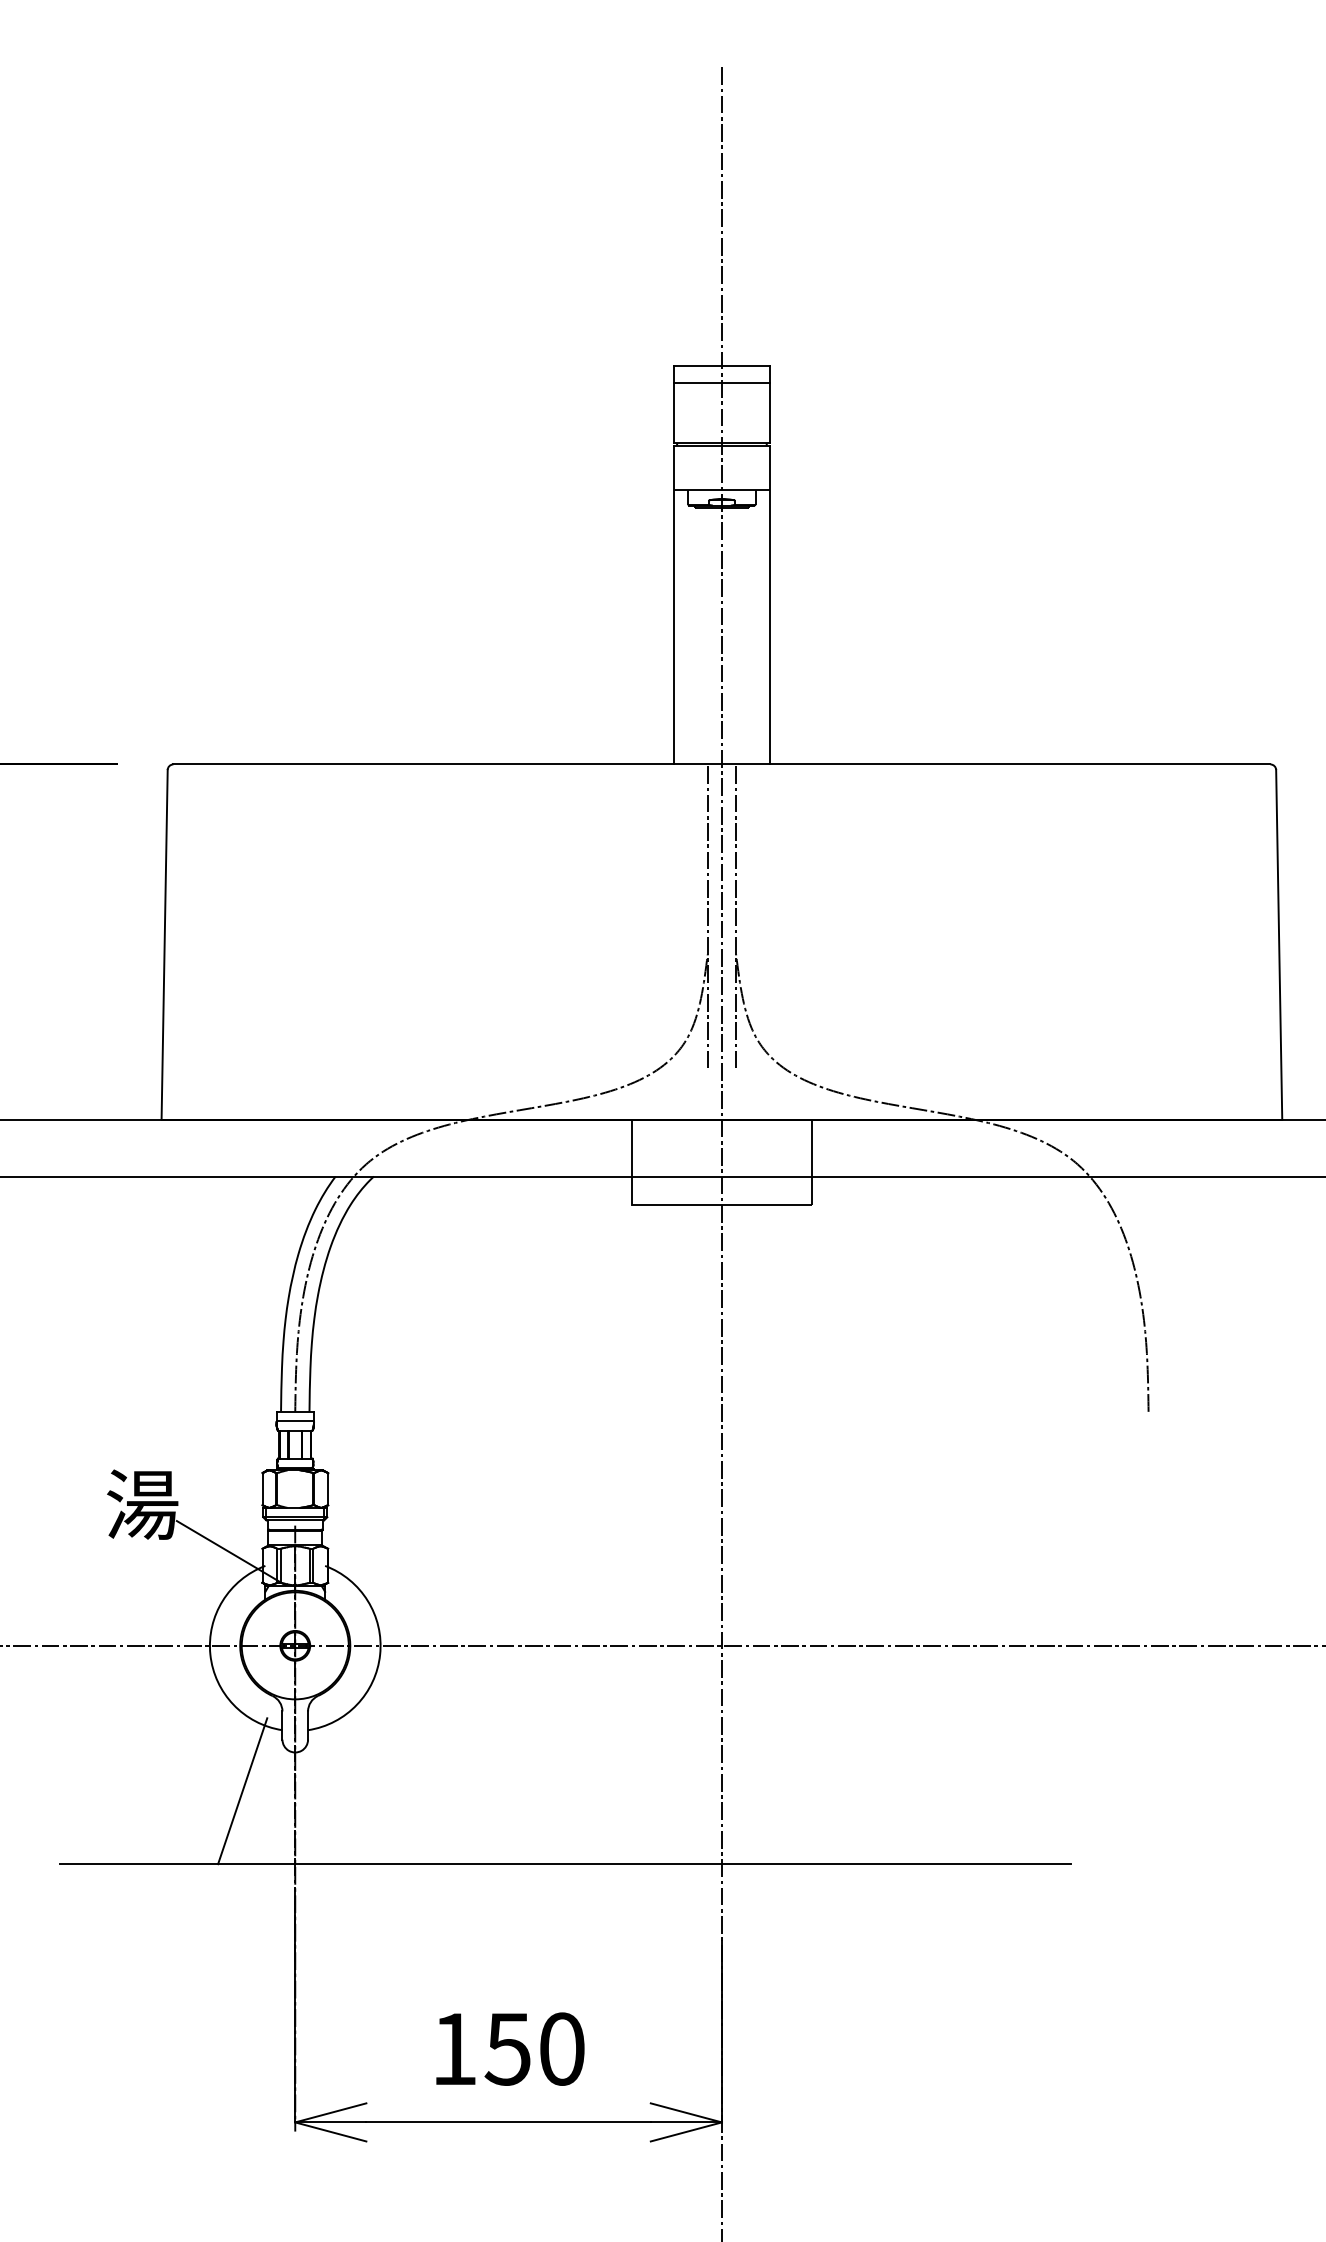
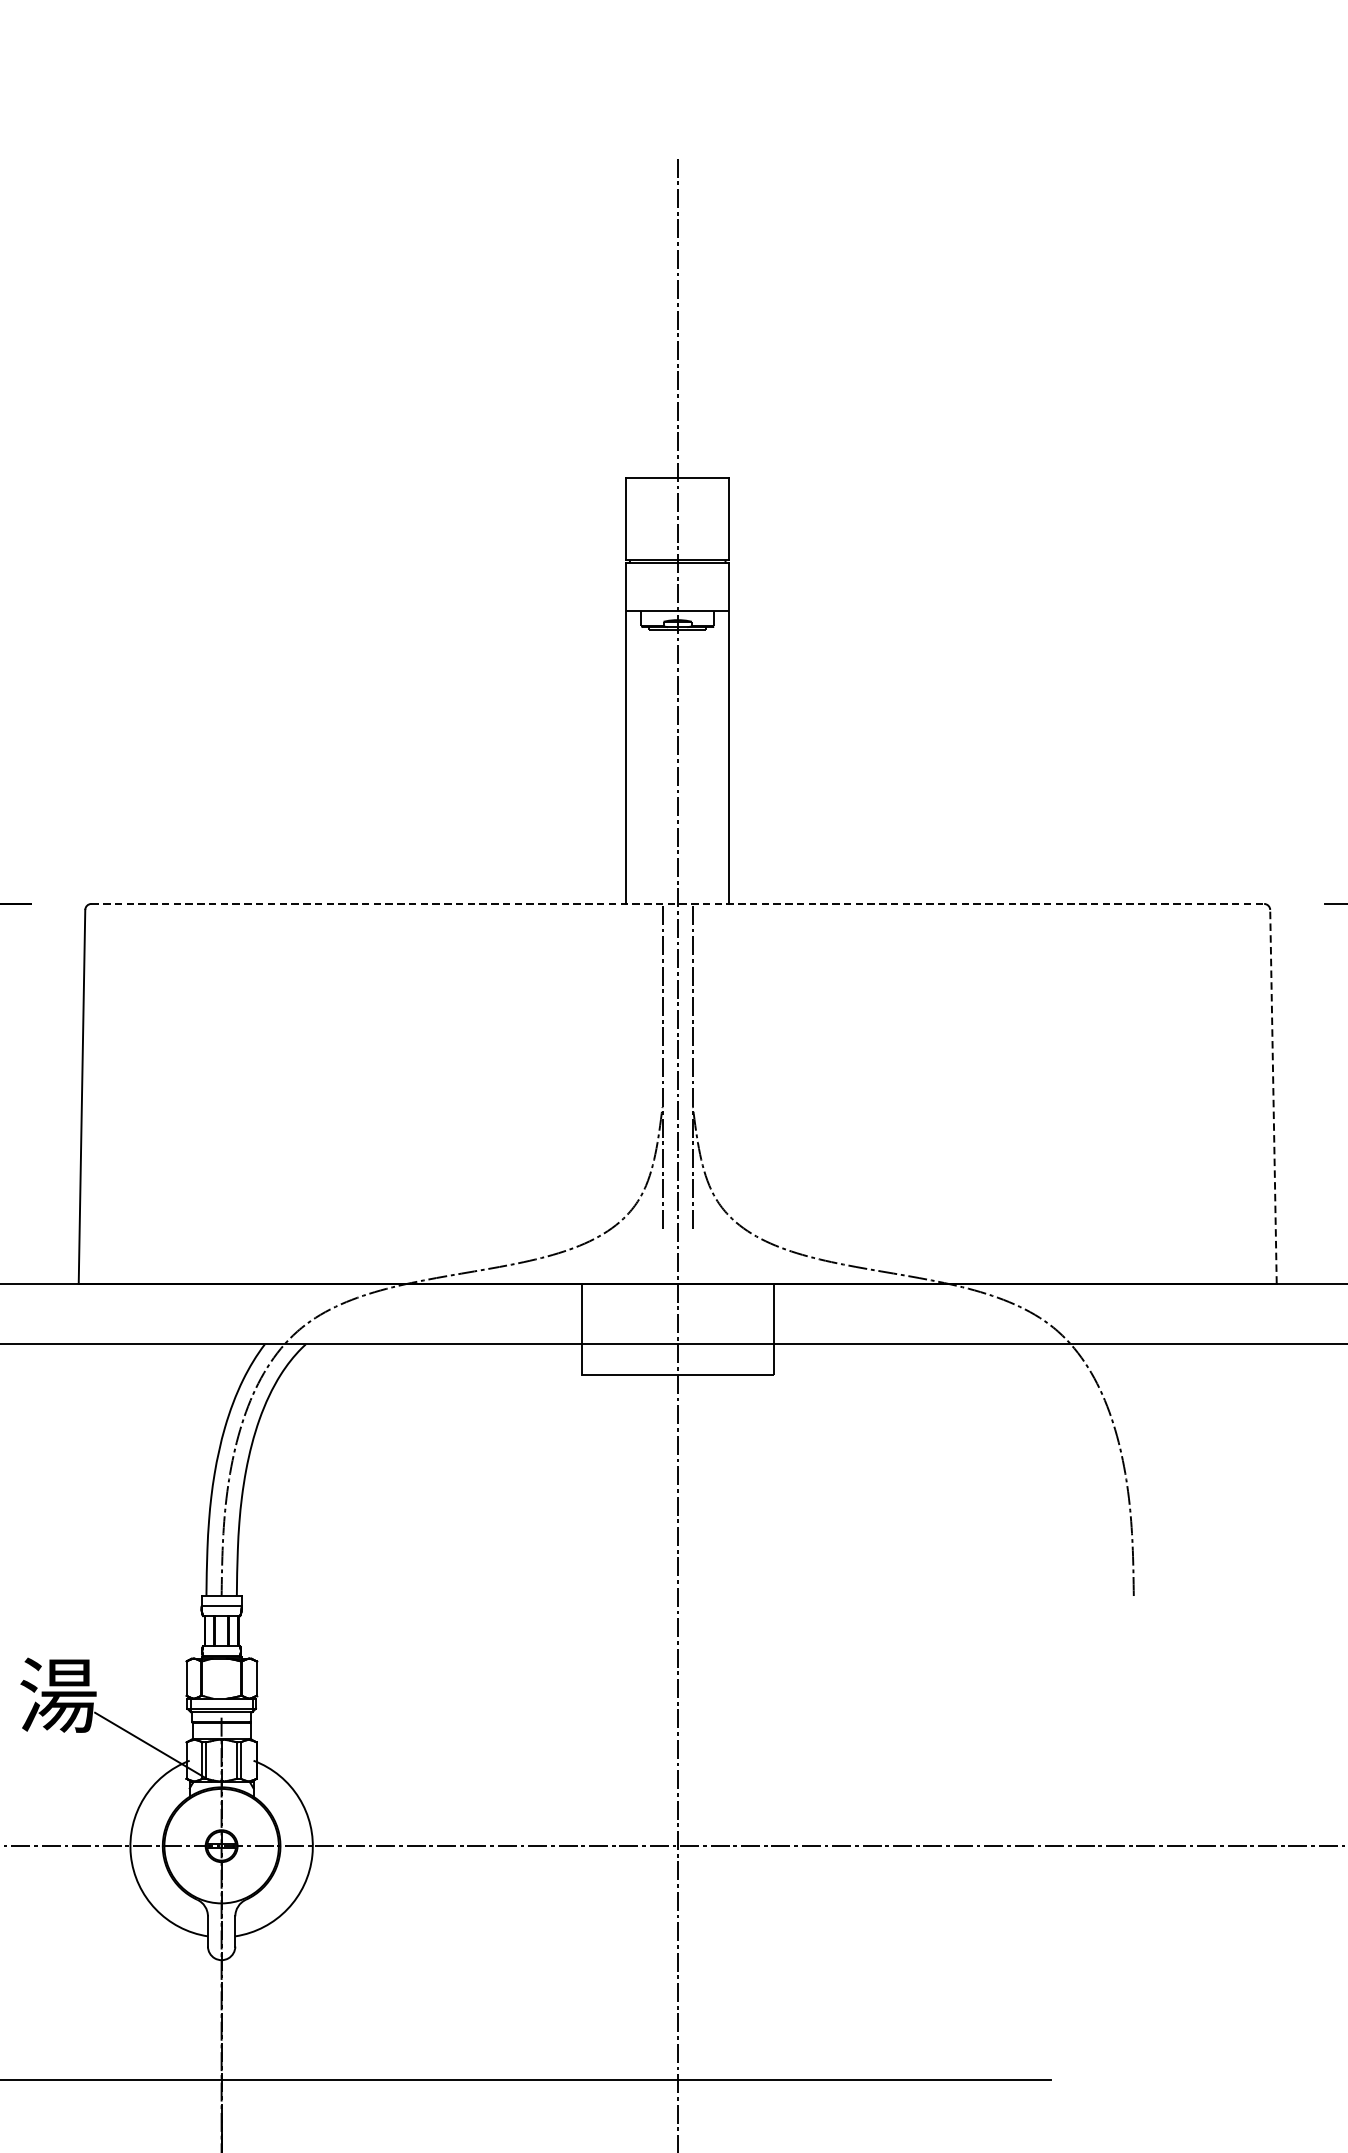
line: (721, 383) -> (677, 496), removed
line: (721, 764) -> (677, 904), solid -> dashed
line: (1279, 944) -> (1273, 1096), solid -> dashed
line: (242, 1791) -> (165, 2001), removed

